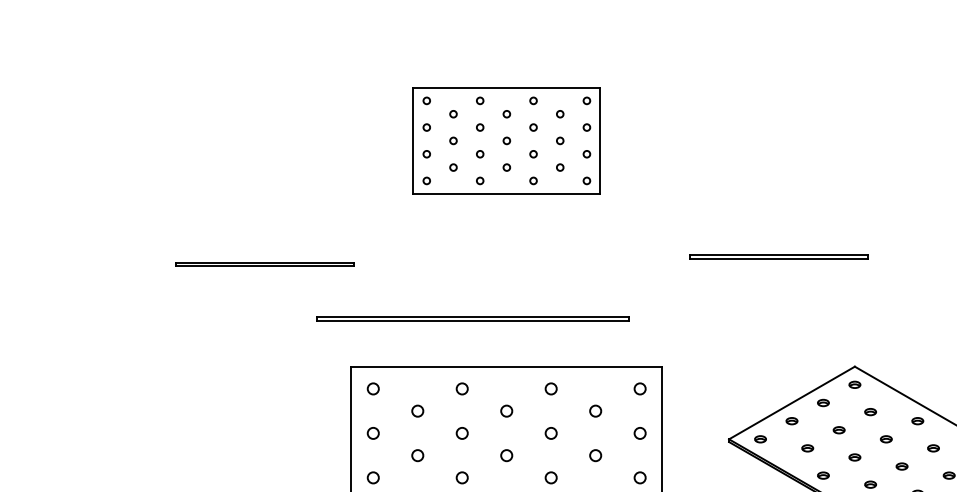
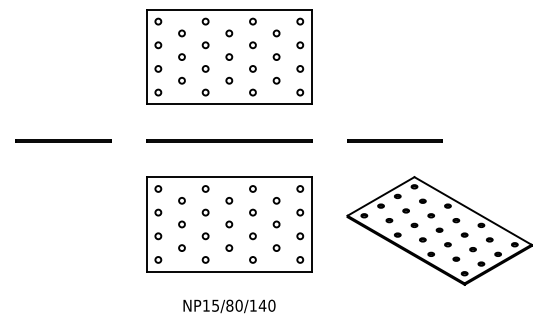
part: (507, 139) -> (229, 56), size x1.67
line: (777, 256) -> (394, 140), moved
line: (264, 263) -> (63, 140), moved
line: (473, 318) -> (229, 140), moved

